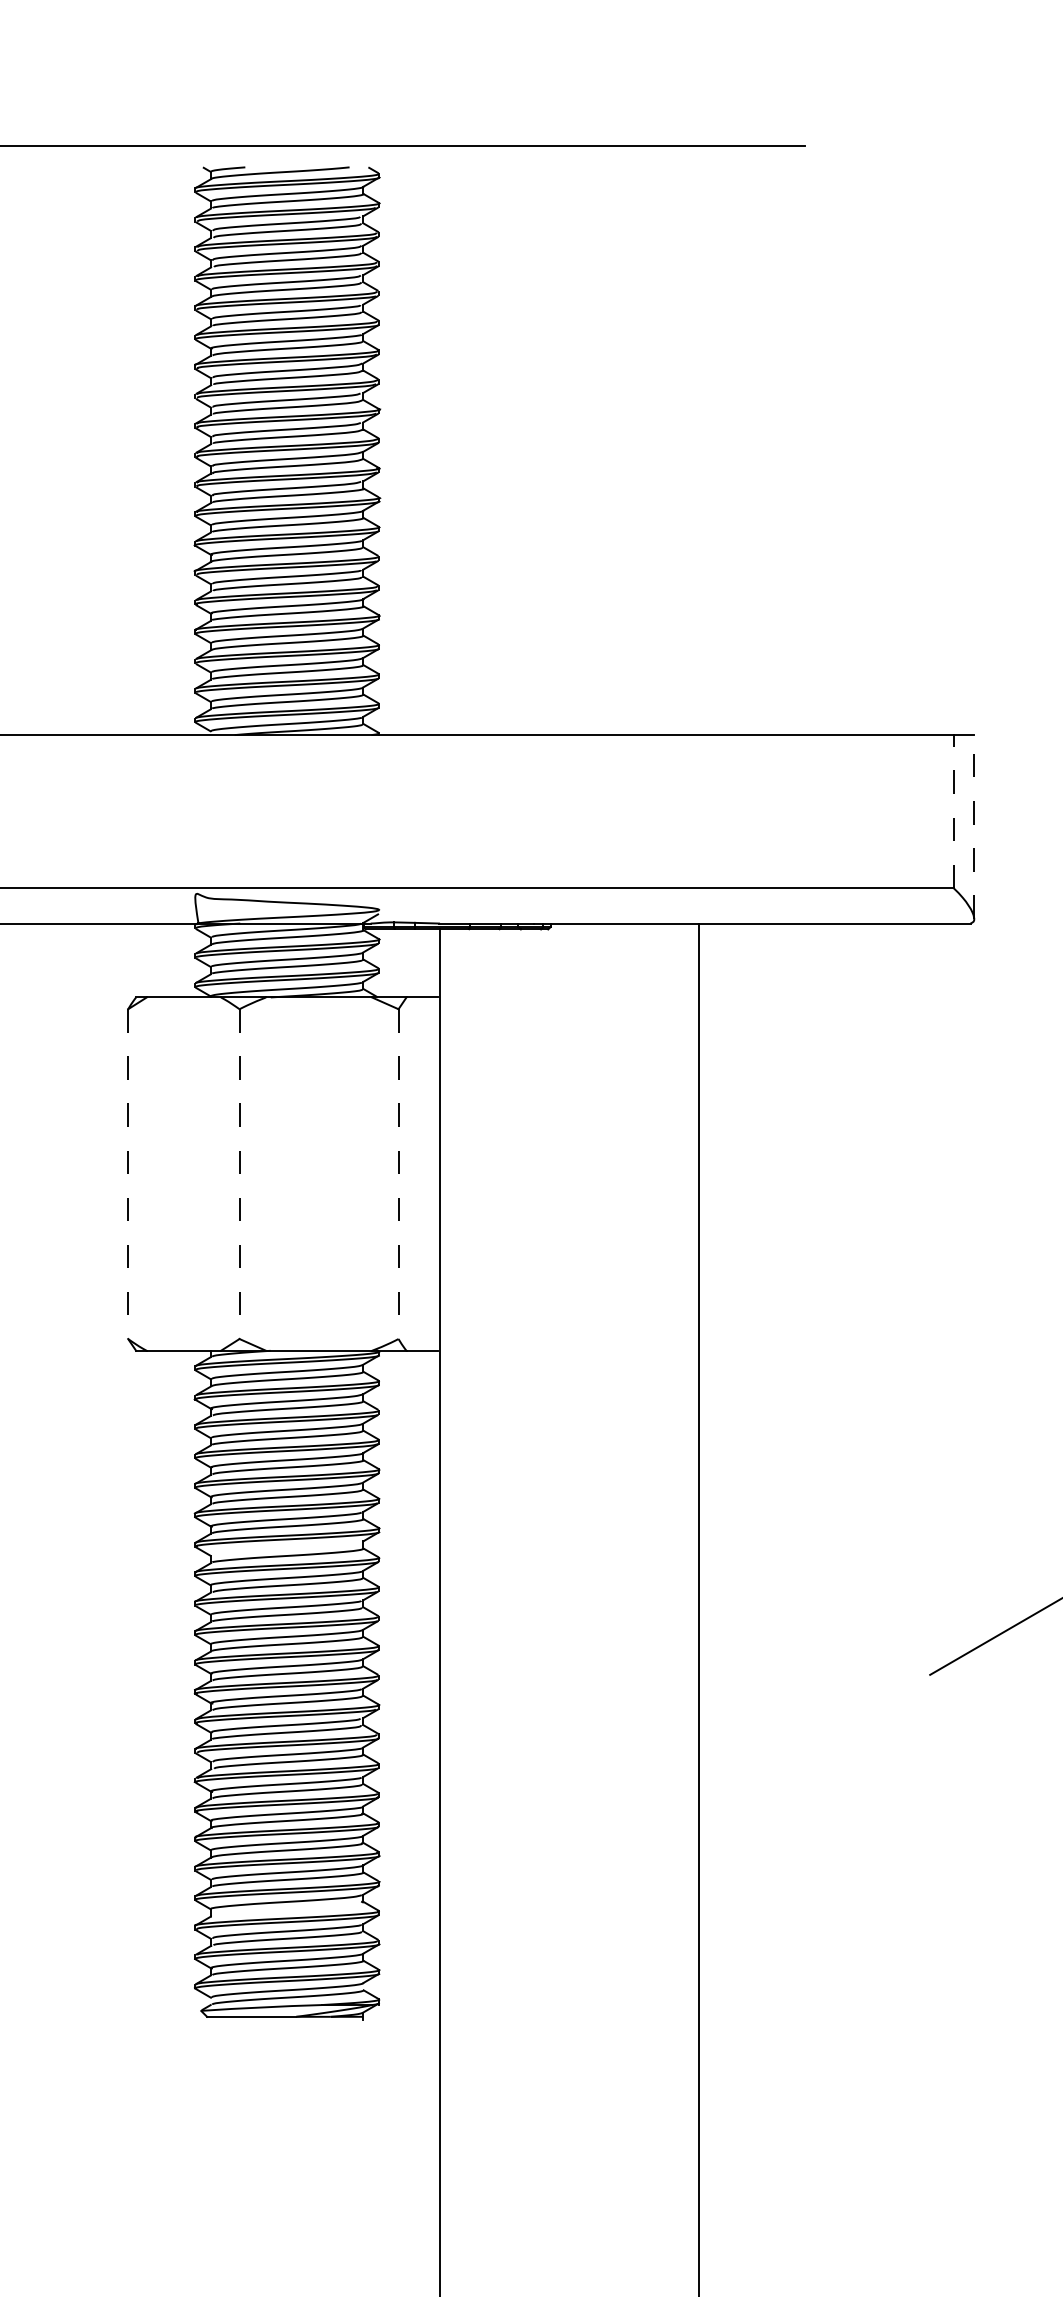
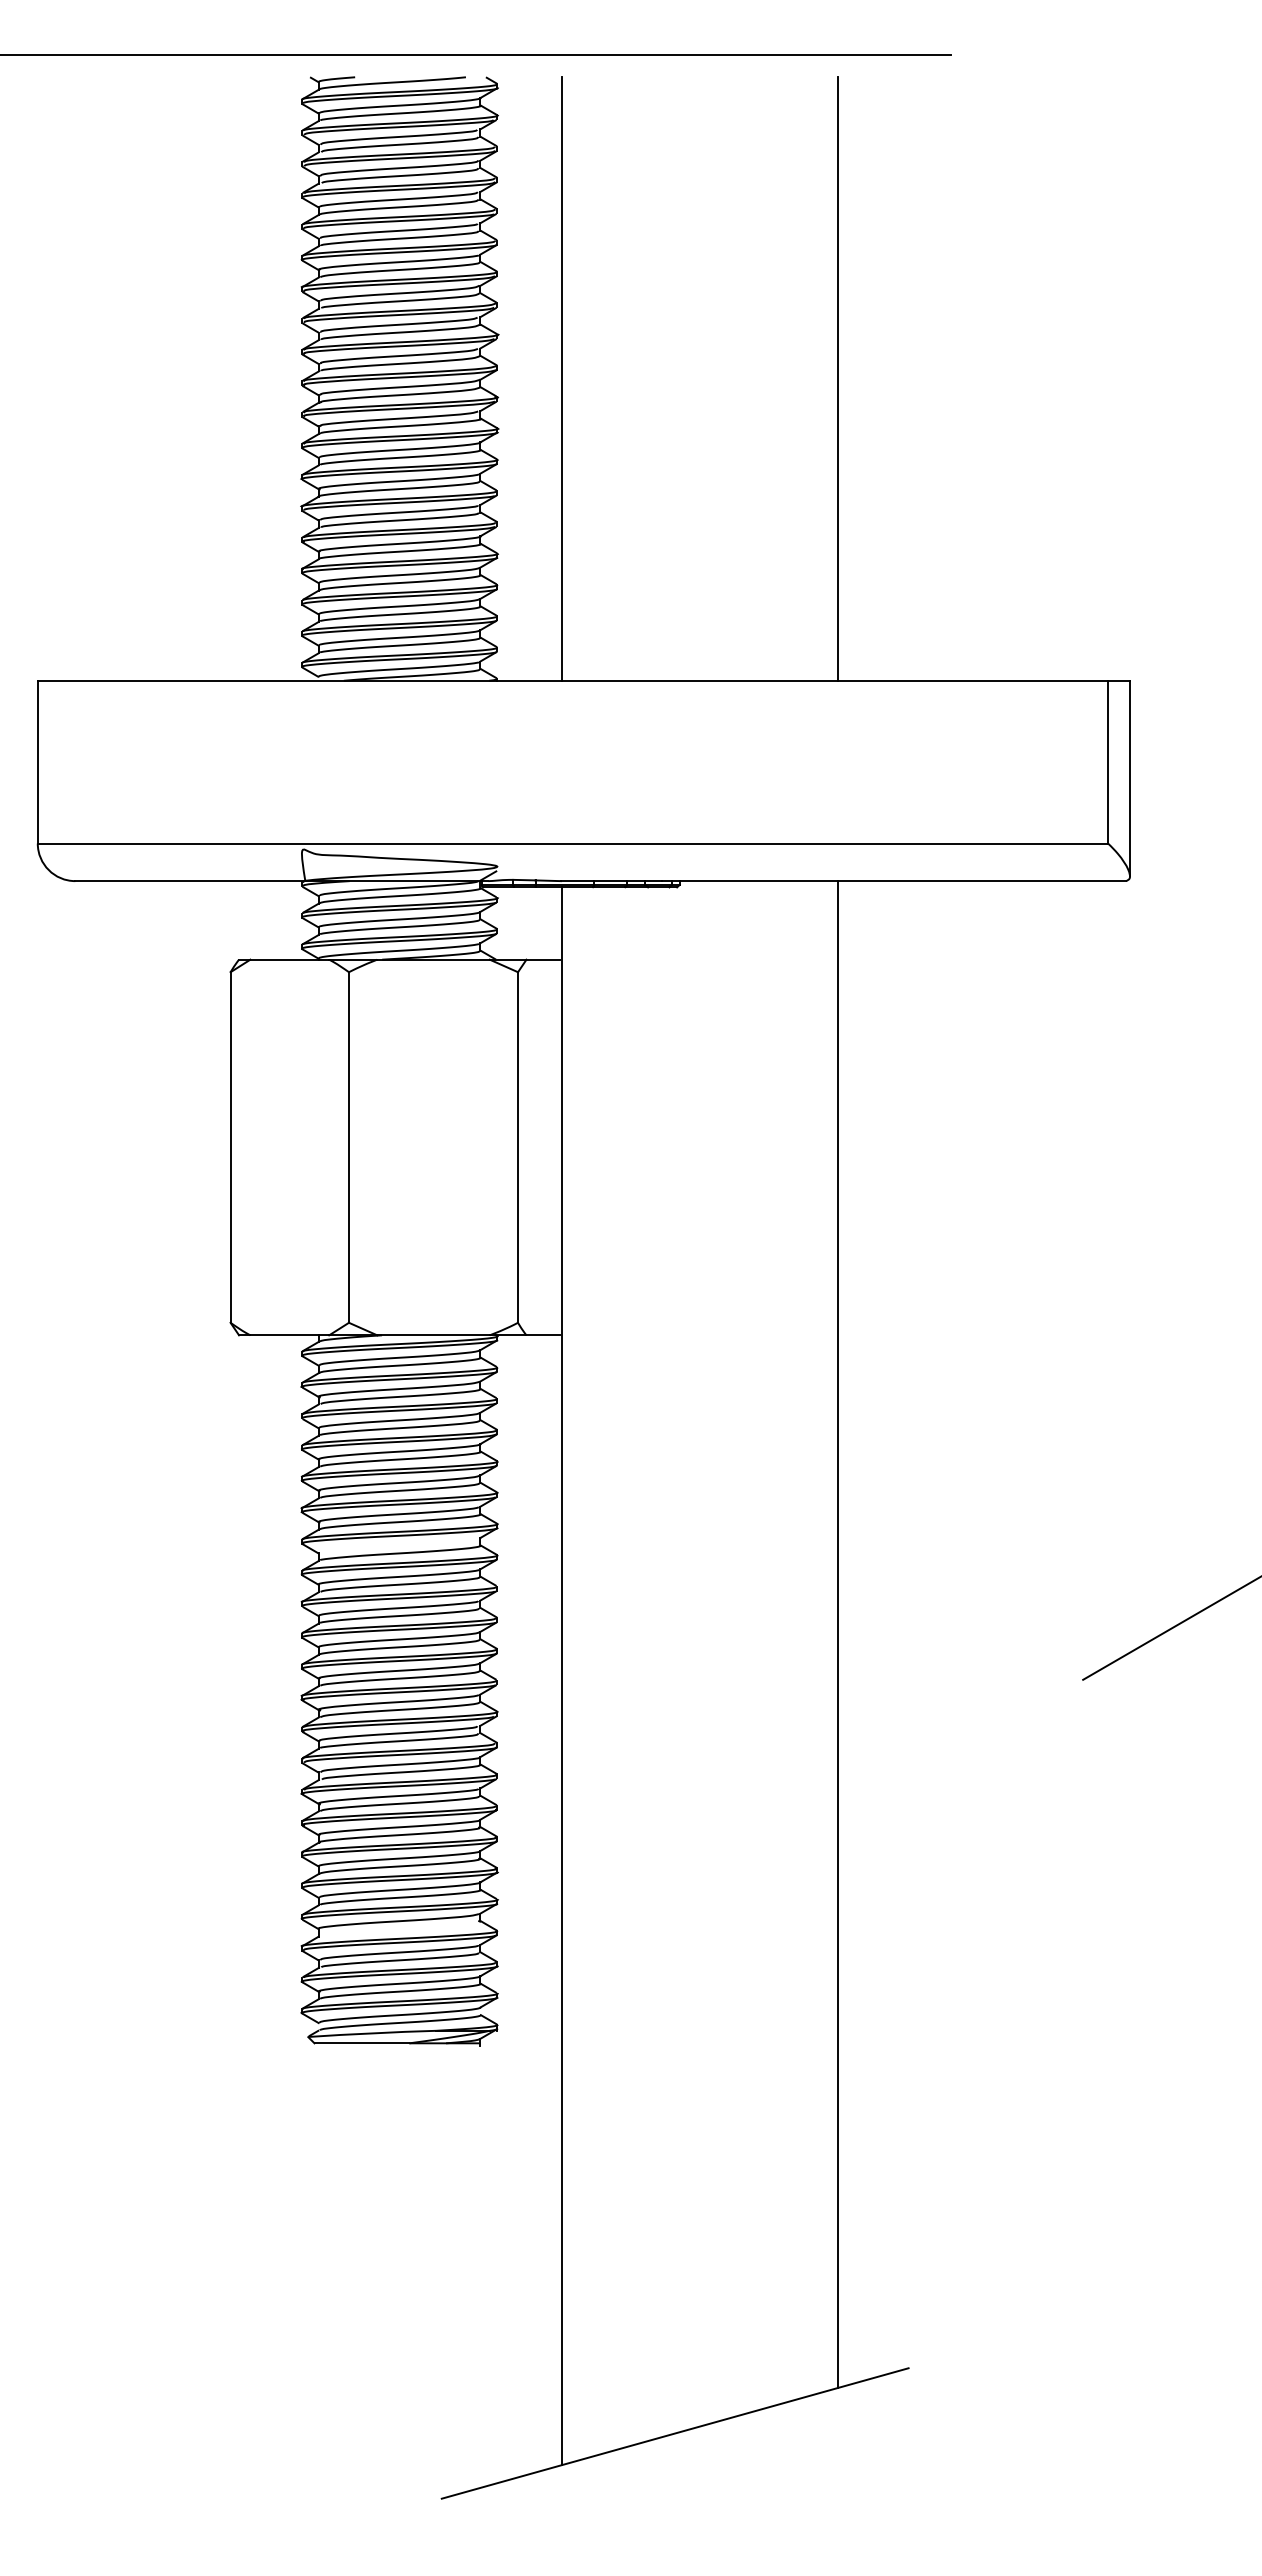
line: (440, 450) -> (562, 378), added
line: (699, 450) -> (837, 378), added
line: (954, 811) -> (1108, 761), dashed -> solid
line: (973, 827) -> (1129, 778), dashed -> solid
line: (128, 1175) -> (230, 1148), dashed -> solid
line: (239, 1175) -> (348, 1148), dashed -> solid
line: (399, 1175) -> (518, 1148), dashed -> solid

